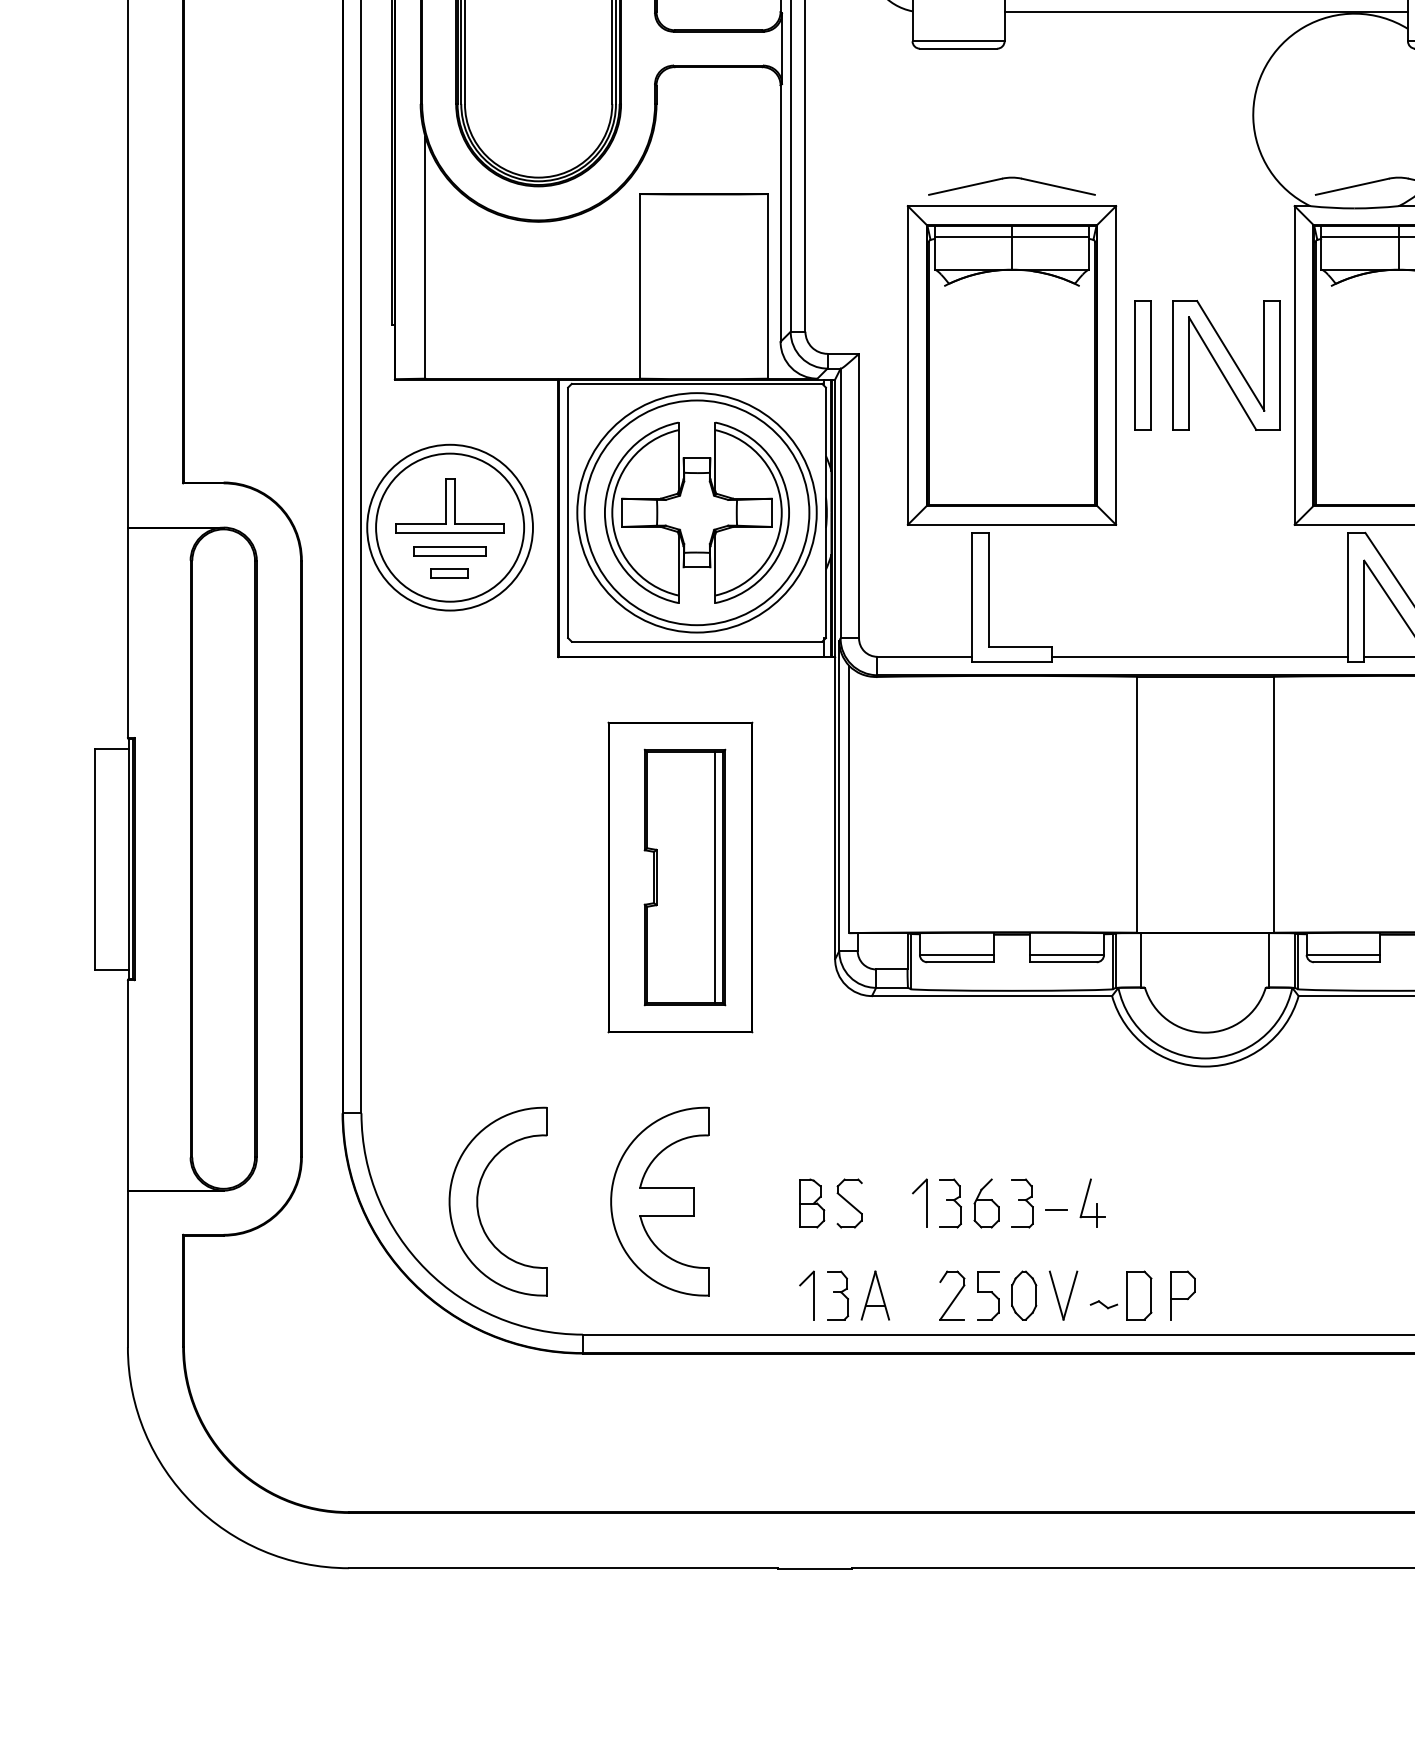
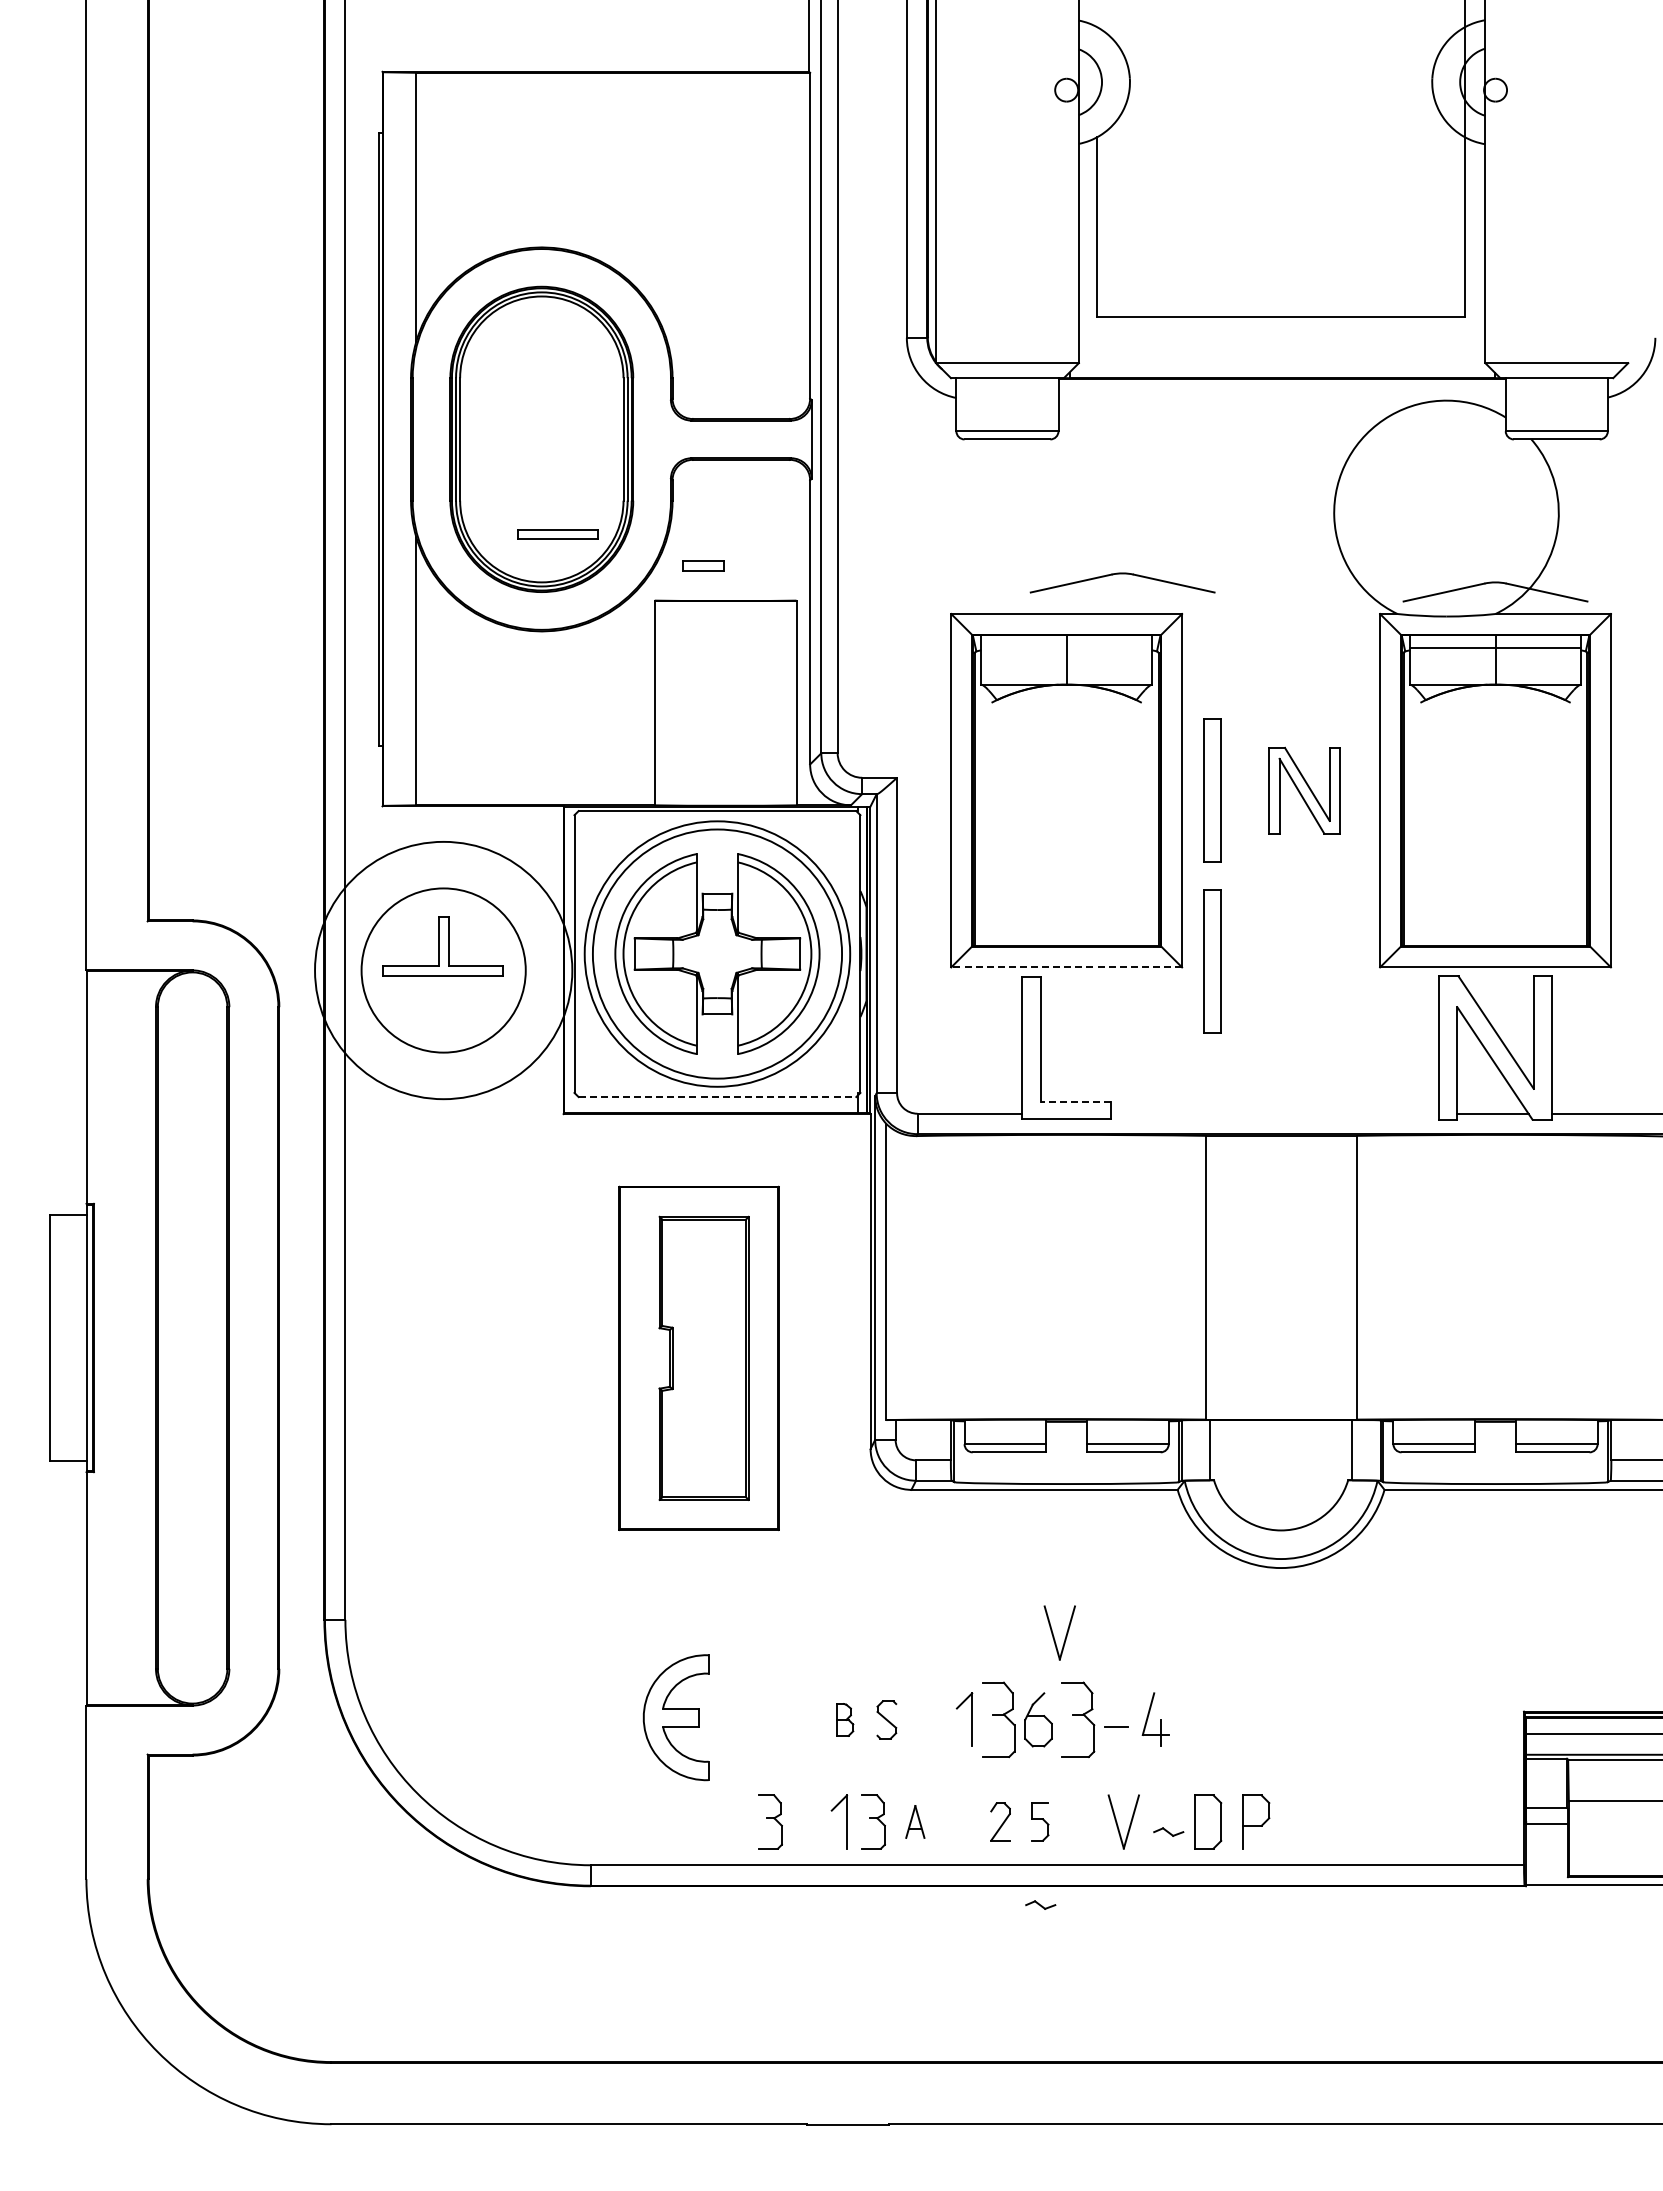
line: (1205, 12) -> (1281, 399), removed
part: (1011, 178) -> (1122, 574), moved
line: (1011, 236) -> (1066, 647), removed
part: (1226, 365) -> (1304, 790), size x0.6
part: (1143, 519) -> (1212, 961), added
line: (1011, 524) -> (1066, 967), solid -> dashed
circle: (449, 527) -> (443, 970), size x1.4
part: (449, 551) -> (557, 534), moved
part: (449, 573) -> (703, 565), moved
line: (697, 642) -> (717, 1097), solid -> dashed
line: (1020, 646) -> (1076, 1102), solid -> dashed
line: (1200, 656) -> (1275, 1113), removed
line: (714, 877) -> (736, 1358), removed
part: (1005, 1124) -> (1059, 1632), added
part: (477, 1201) -> (474, 1717), removed
part: (659, 1201) -> (675, 1717), size x0.6
part: (812, 1203) -> (845, 1719), size x0.6
part: (849, 1203) -> (886, 1719), size x0.7
part: (950, 1203) -> (998, 1719), size x1.4
part: (1022, 1203) -> (1078, 1719), size x1.4
part: (744, 1295) -> (770, 1821), added
part: (875, 1295) -> (915, 1821), size x0.6
part: (952, 1295) -> (1000, 1821), size x0.7
part: (988, 1295) -> (1040, 1821), size x0.7
part: (1024, 1295) -> (1080, 1821), removed
part: (988, 1370) -> (1040, 1904), added

